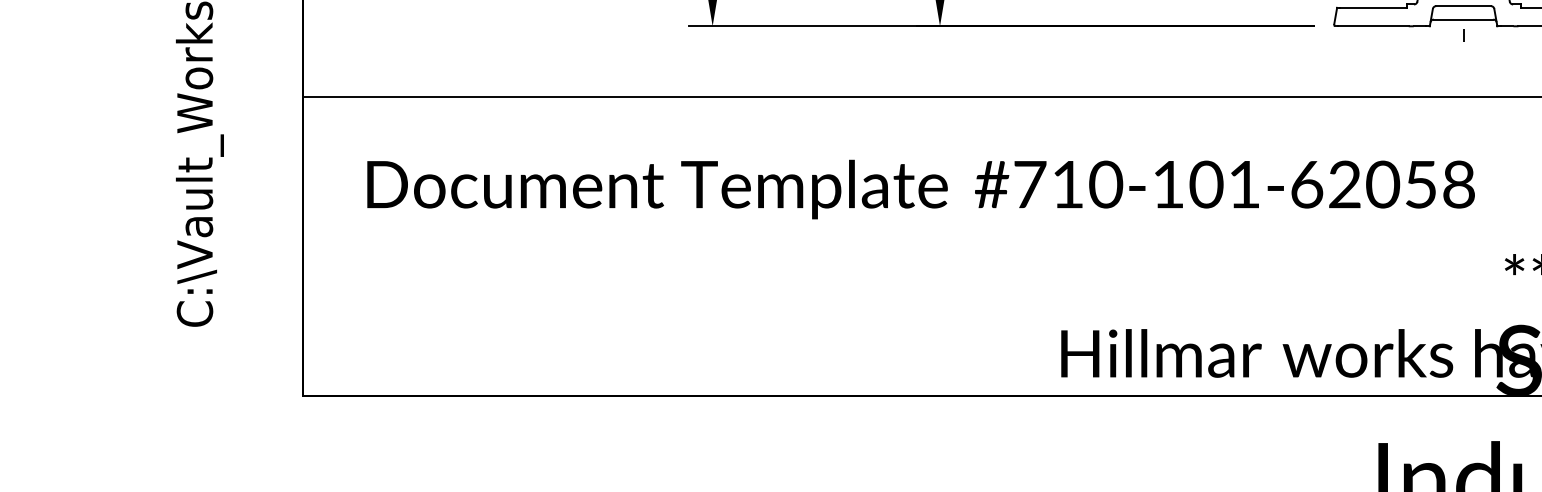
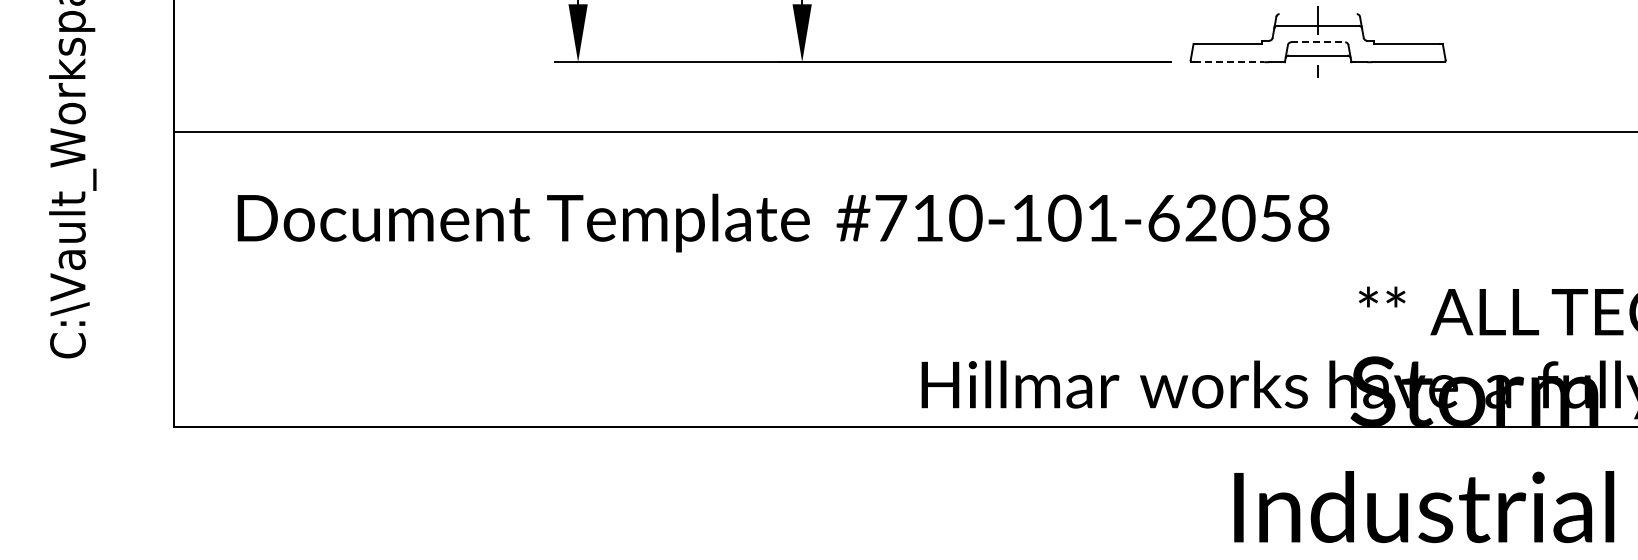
line: (1463, 6) -> (1318, 42), solid -> dashed
line: (1373, 26) -> (1229, 62), solid -> dashed

